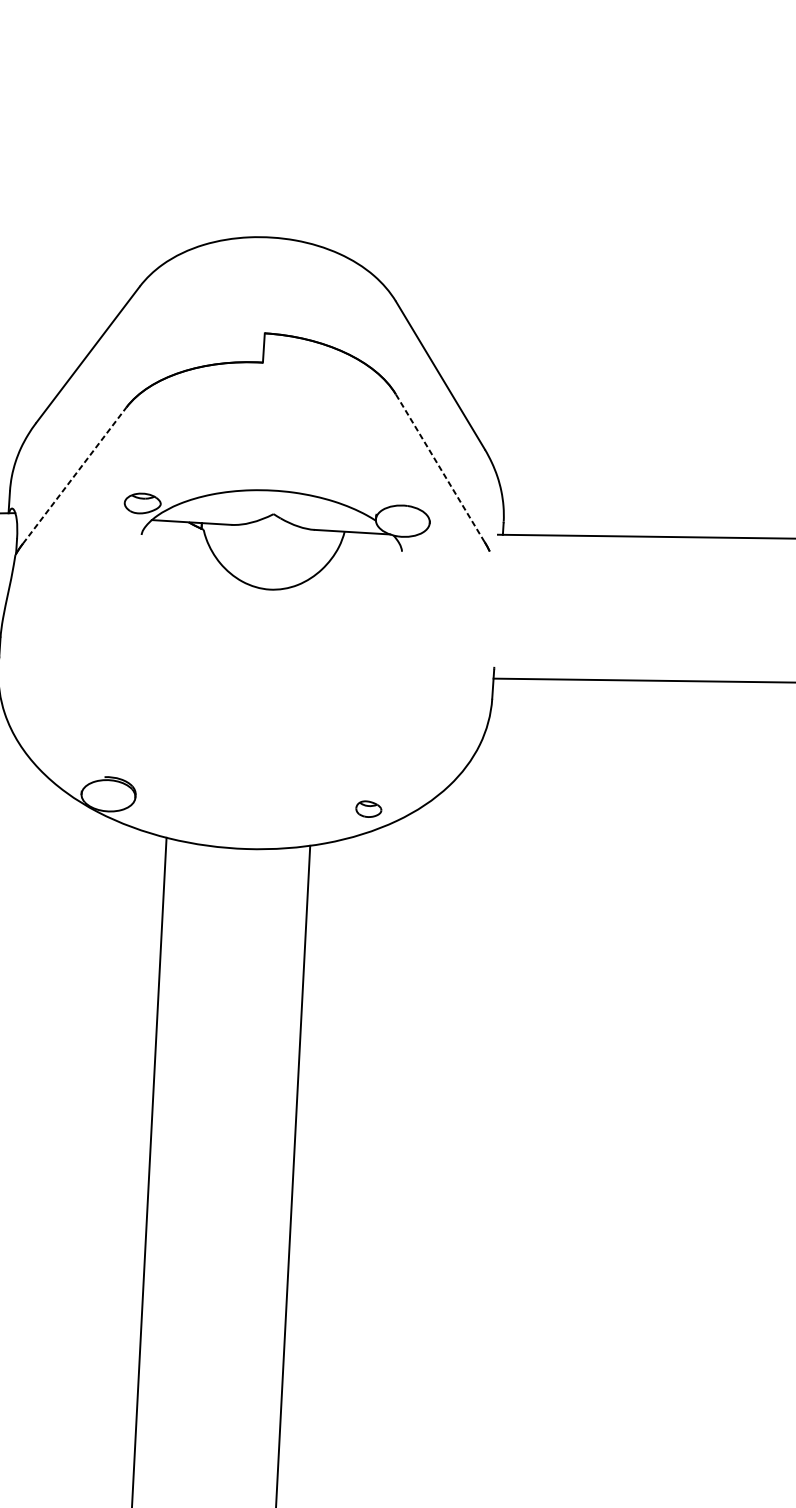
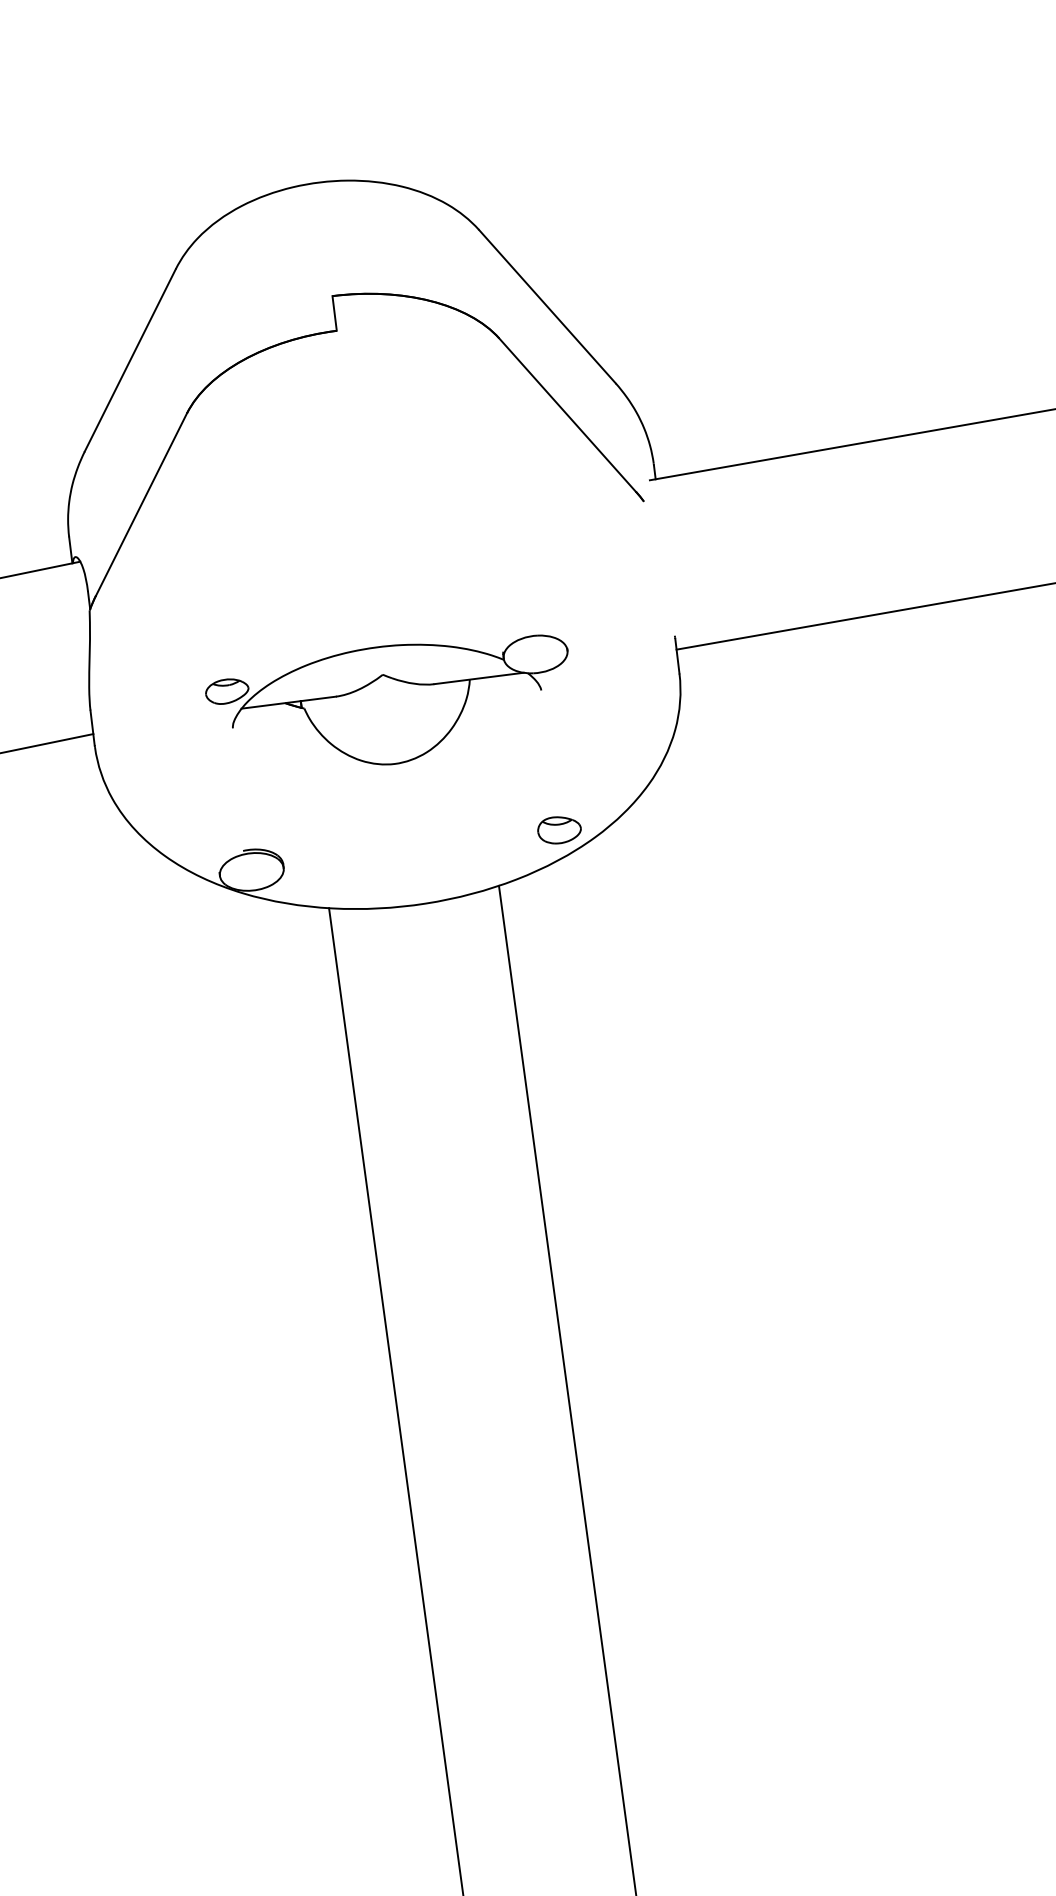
line: (440, 468) -> (567, 415), dashed -> solid
line: (74, 475) -> (141, 504), dashed -> solid
part: (272, 535) -> (386, 699), moved
part: (368, 809) -> (559, 830), size x1.43

